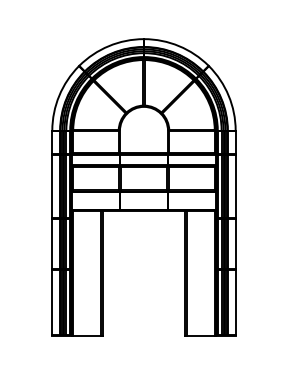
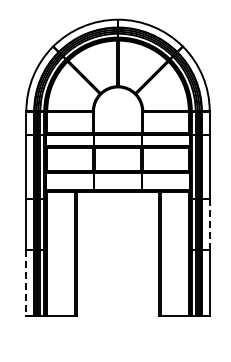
line: (235, 244) -> (209, 225), solid -> dashed
line: (52, 302) -> (26, 283), solid -> dashed

